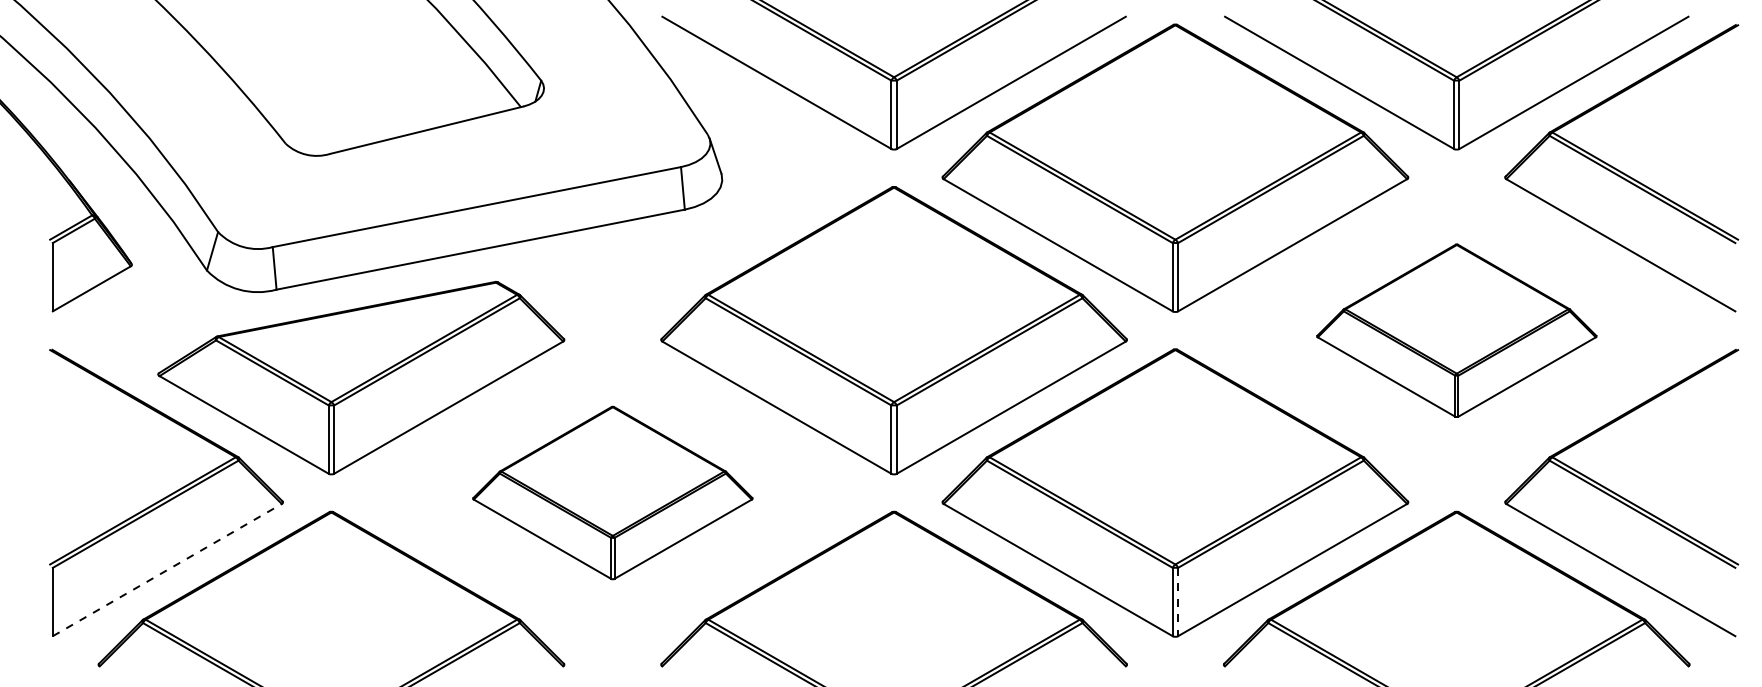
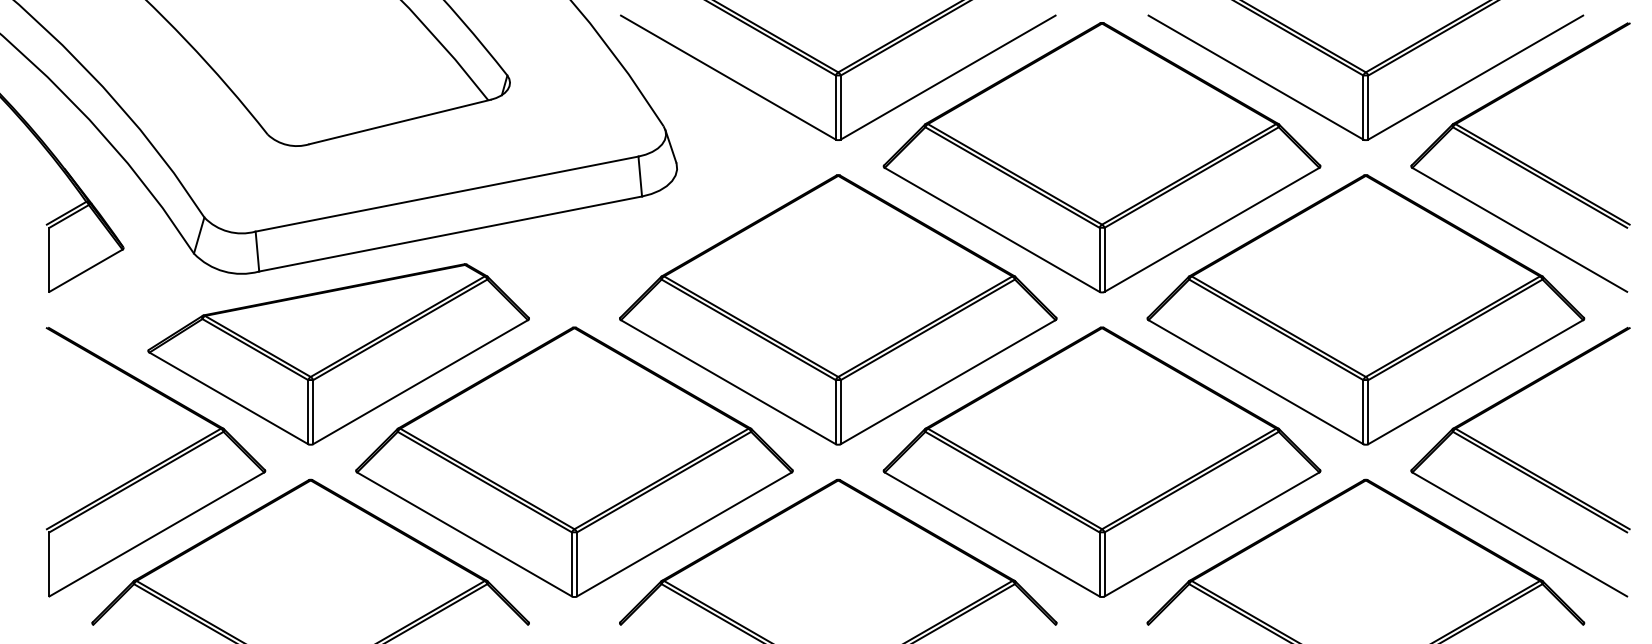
part: (1456, 330) -> (1365, 309), size x1.67
part: (612, 492) -> (574, 461), size x1.67
line: (167, 569) -> (156, 533), dashed -> solid
line: (1178, 602) -> (1104, 564), dashed -> solid

